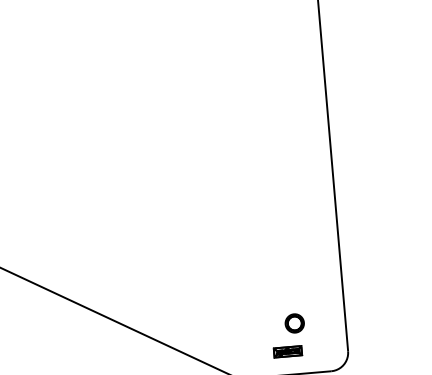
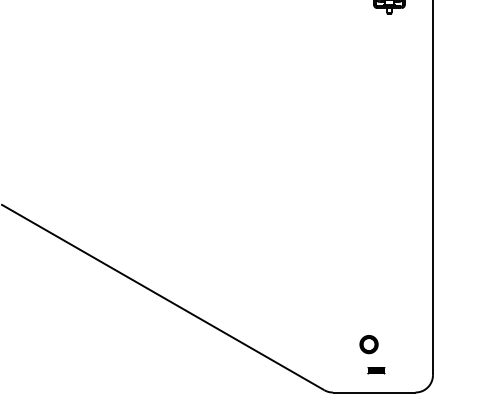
part: (294, 323) -> (368, 344), moved
part: (288, 351) -> (376, 370), size x0.6

